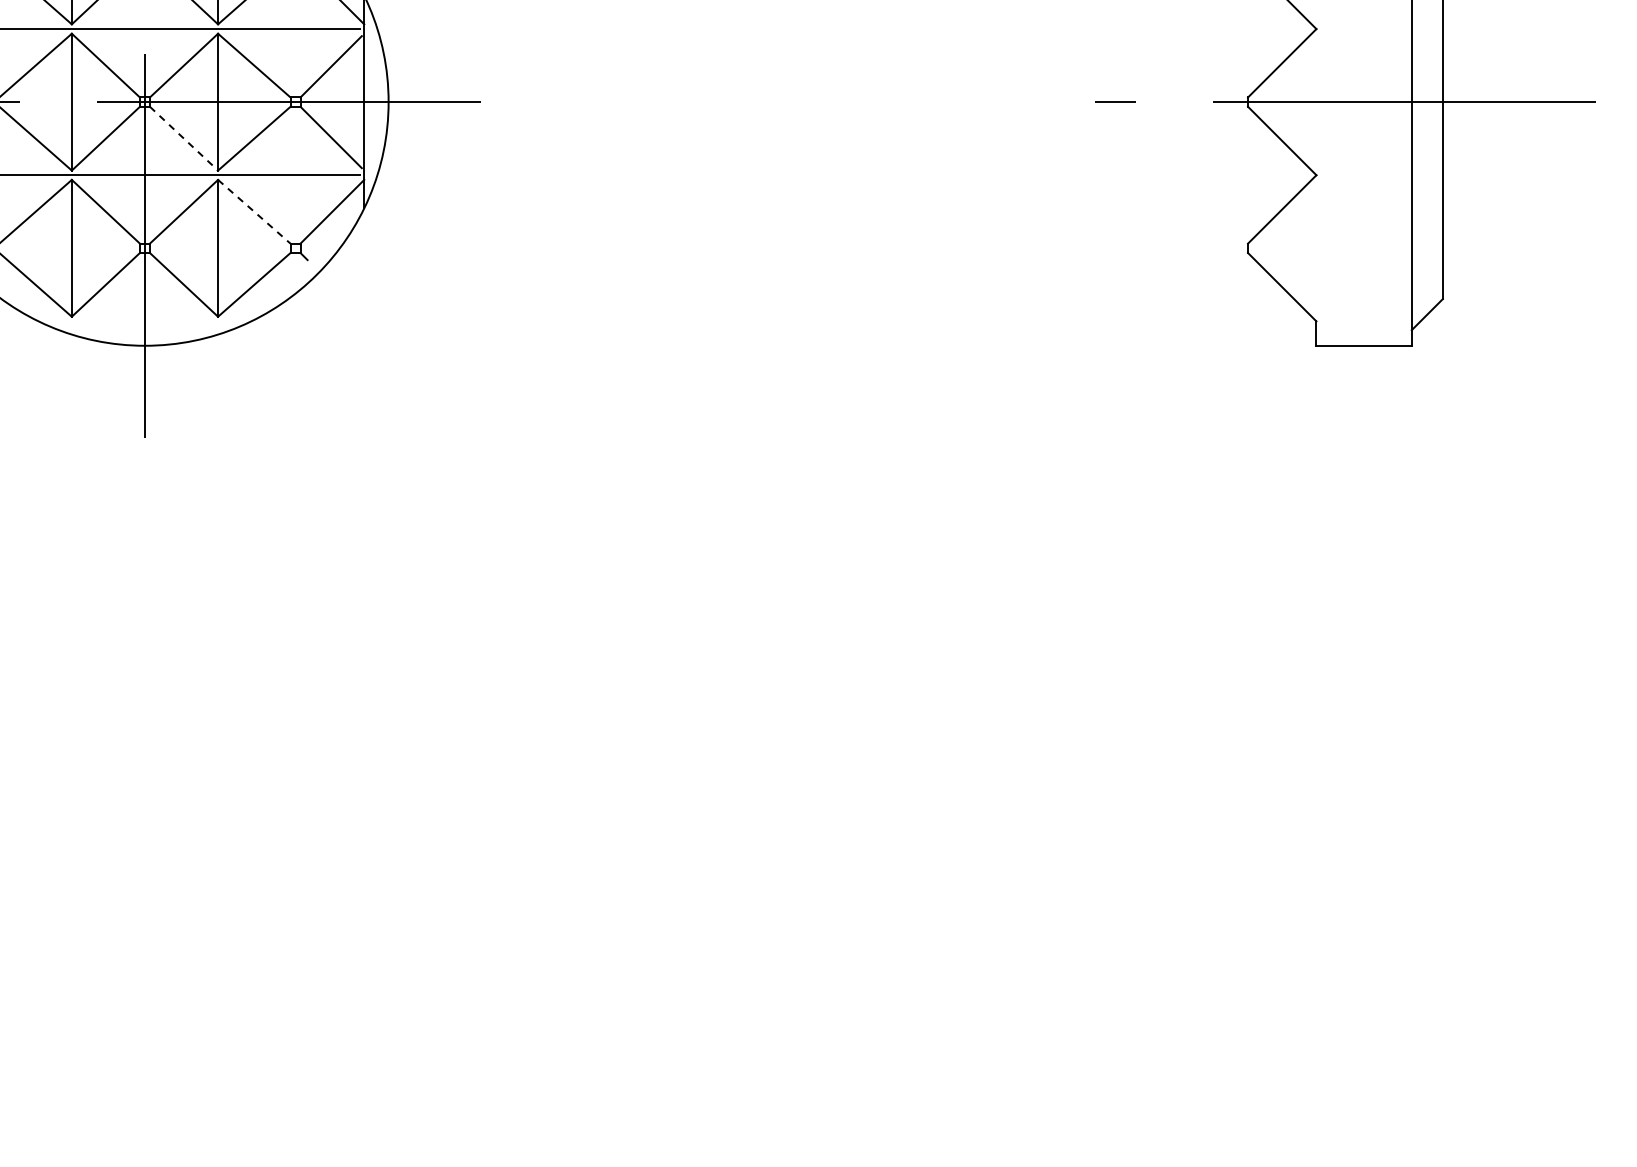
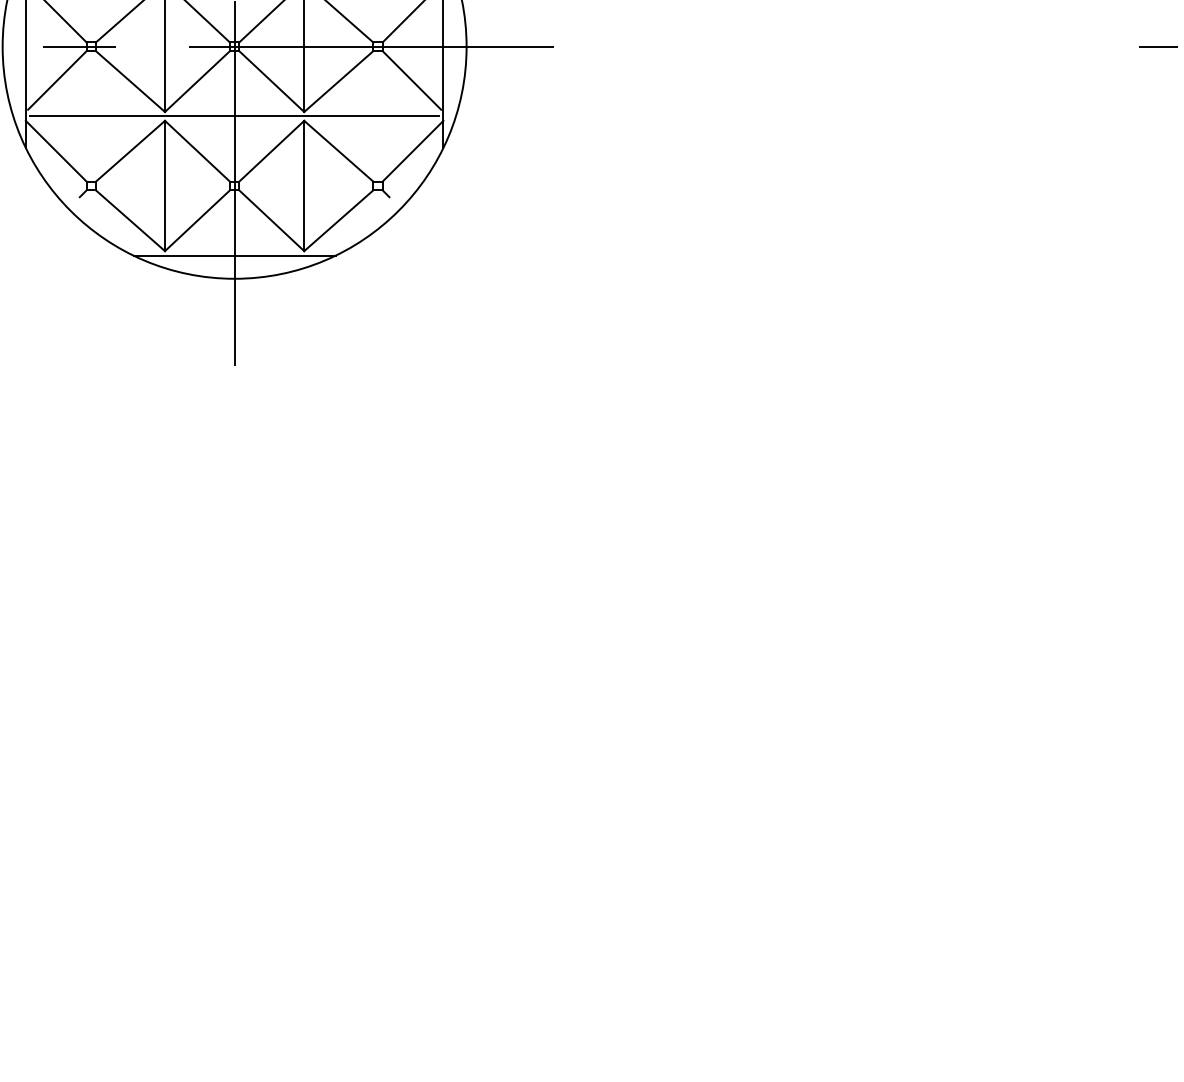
line: (184, 138) -> (272, 81), dashed -> solid
line: (254, 212) -> (338, 151), dashed -> solid
line: (144, 321) -> (234, 255), added

